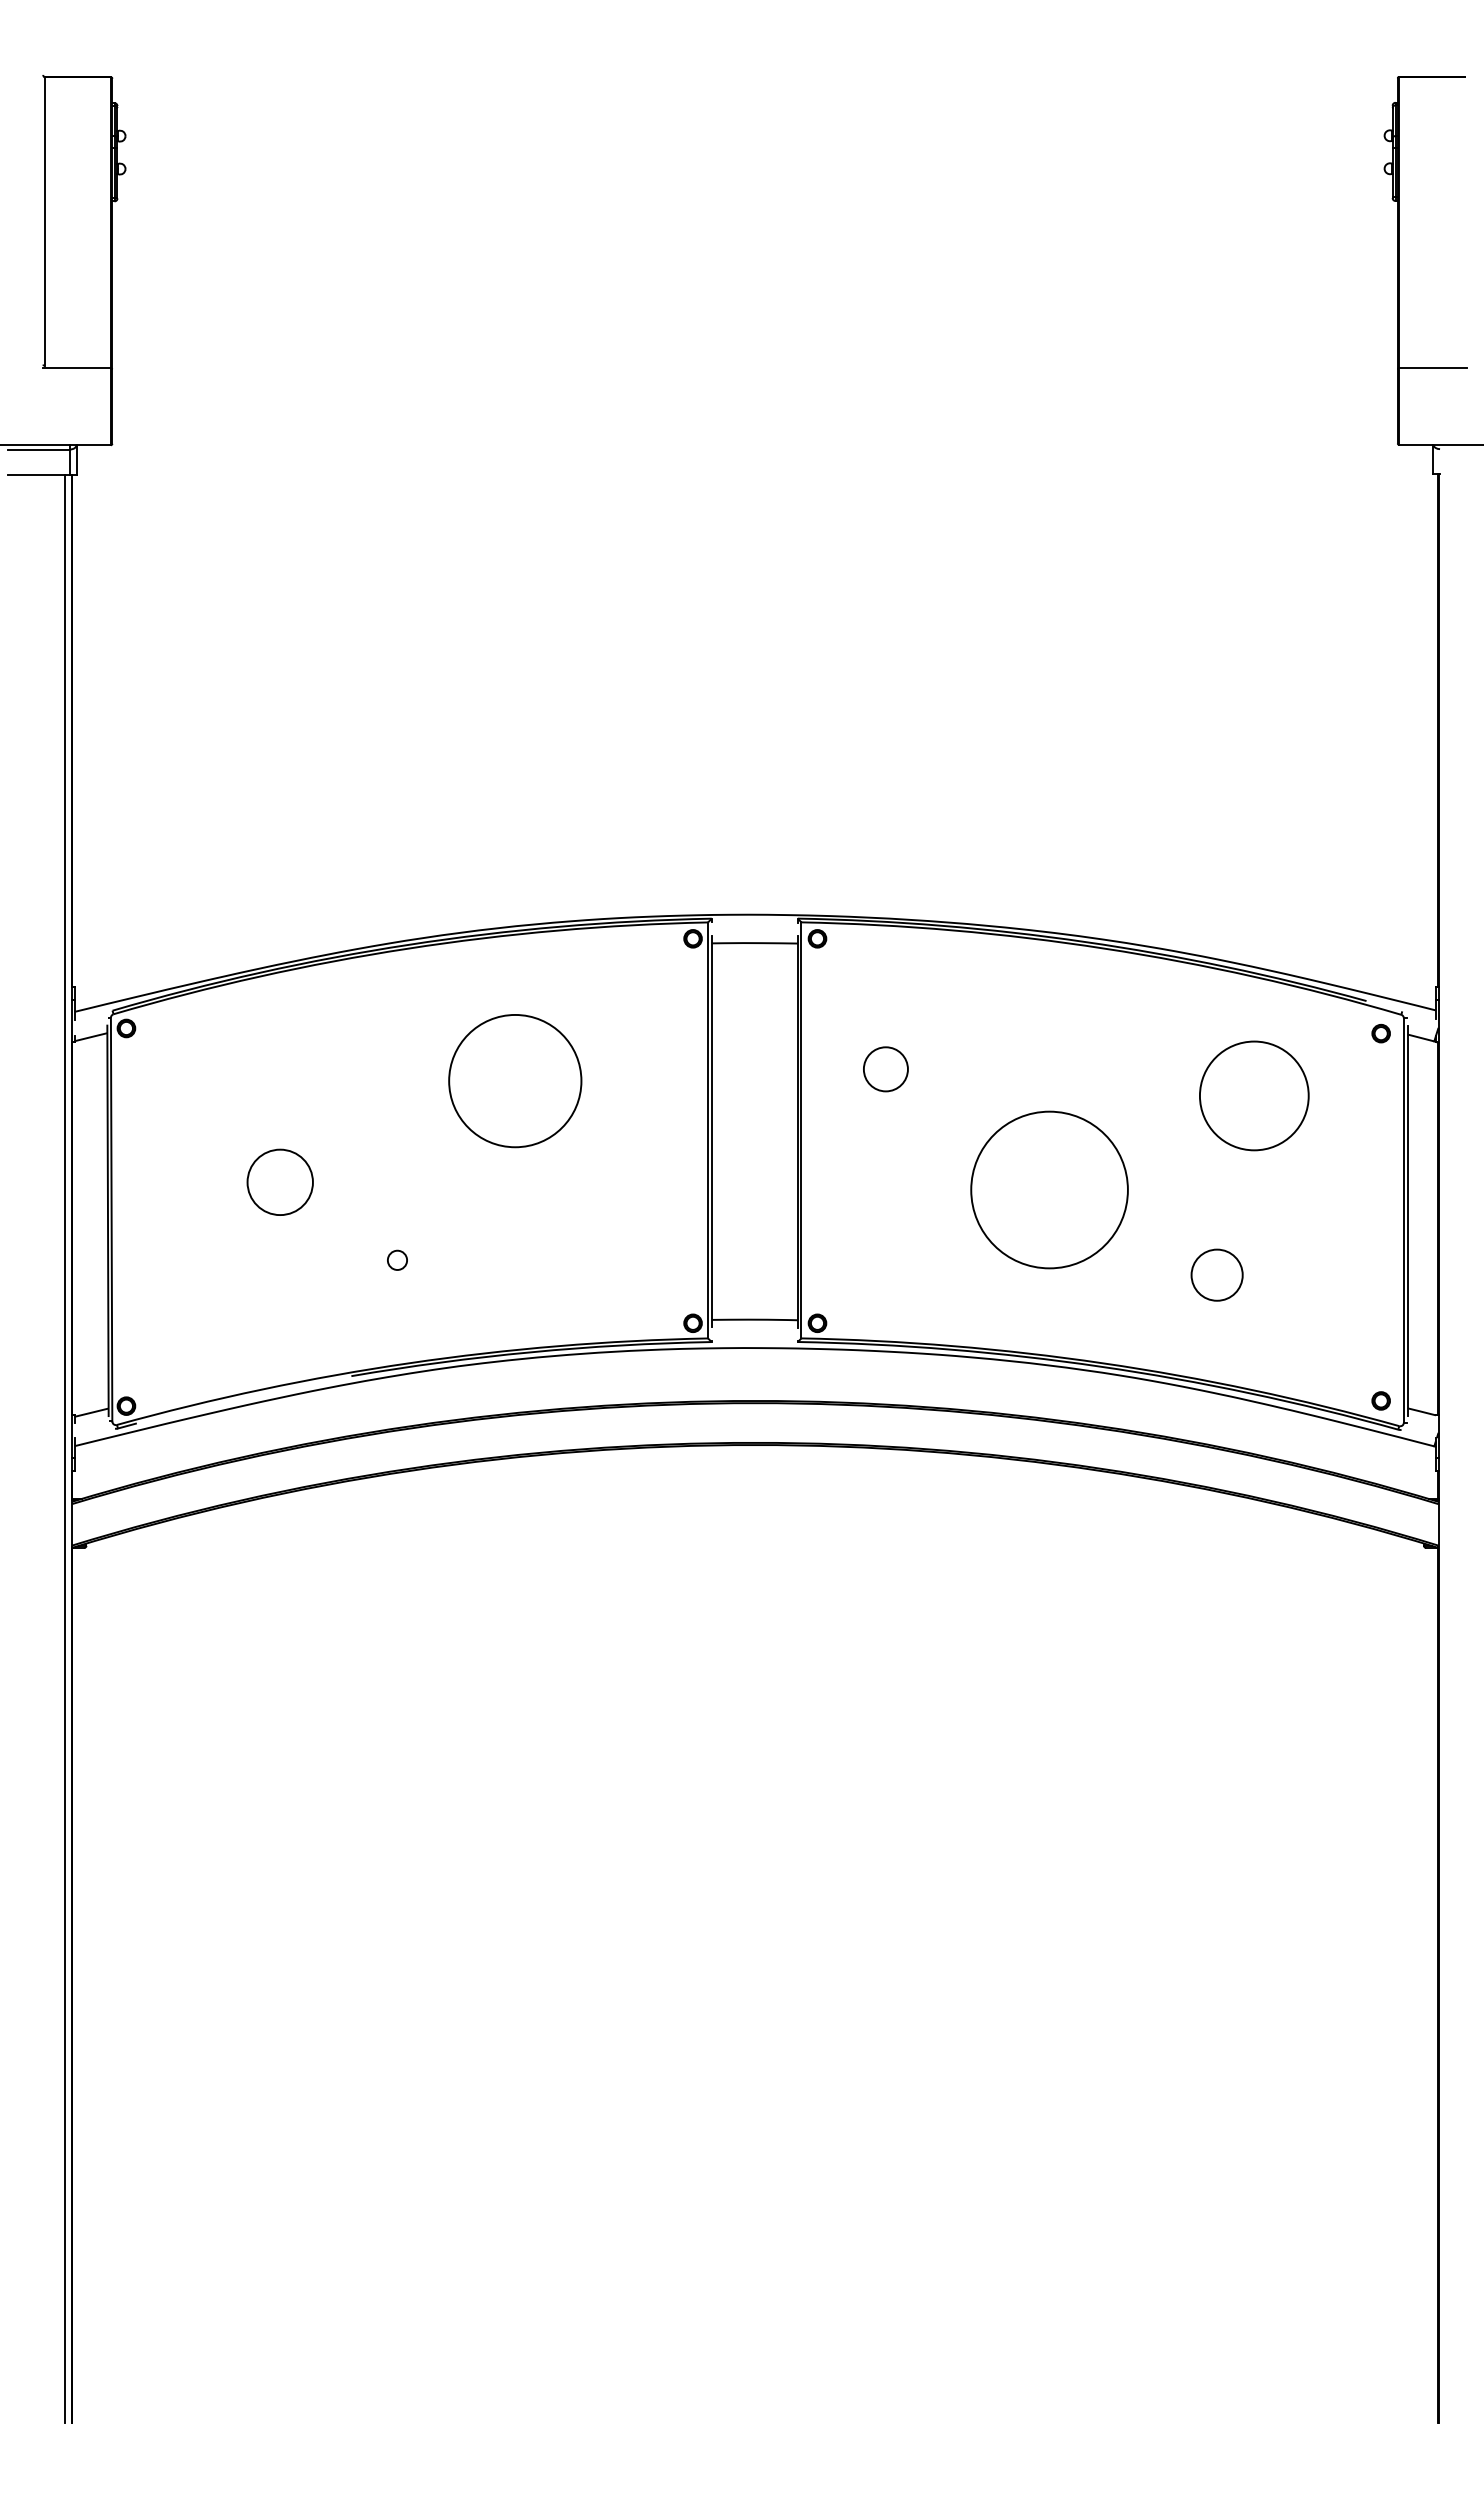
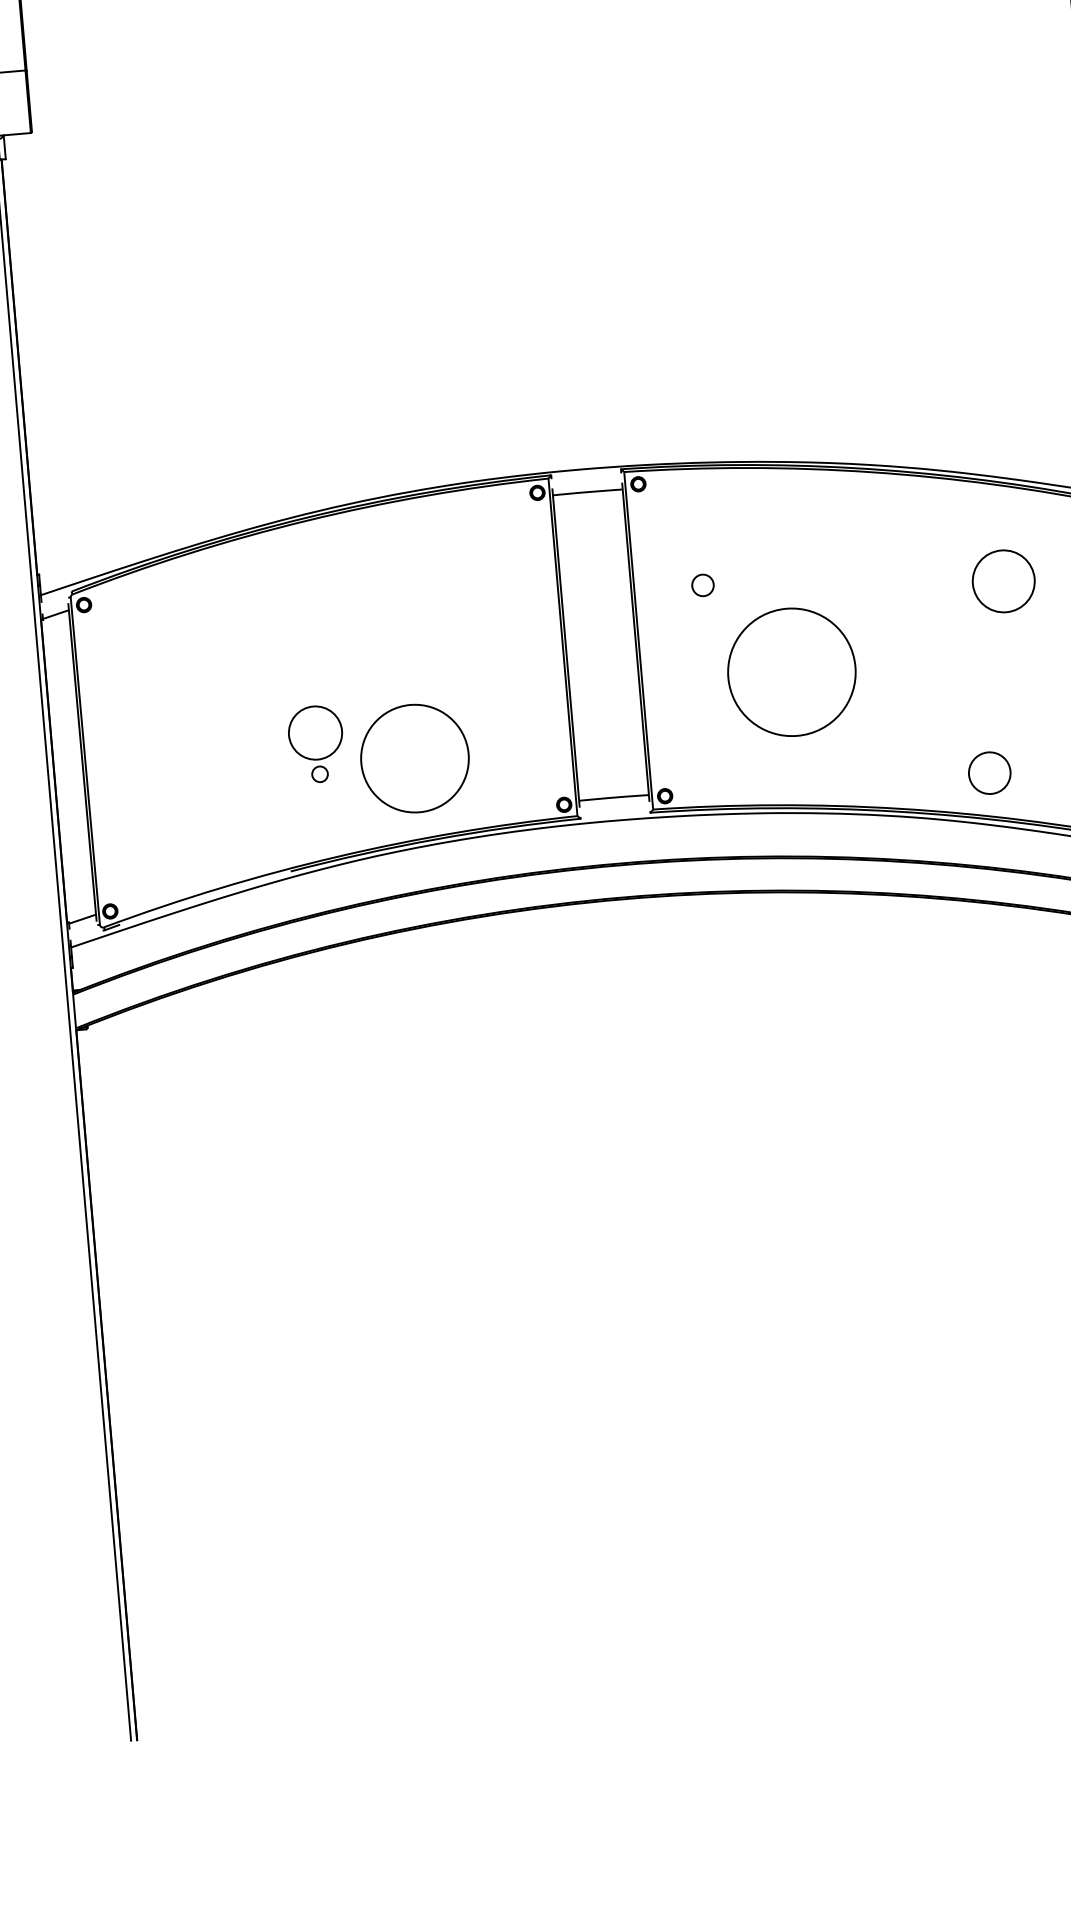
circle: (885, 1069) -> (702, 585), size x0.6
circle: (515, 1081) -> (415, 758), moved
circle: (1254, 1095) -> (1003, 580), size x0.7
circle: (279, 1181) -> (314, 732), moved
circle: (1049, 1189) -> (791, 671), moved
circle: (1216, 1274) -> (989, 772), moved

